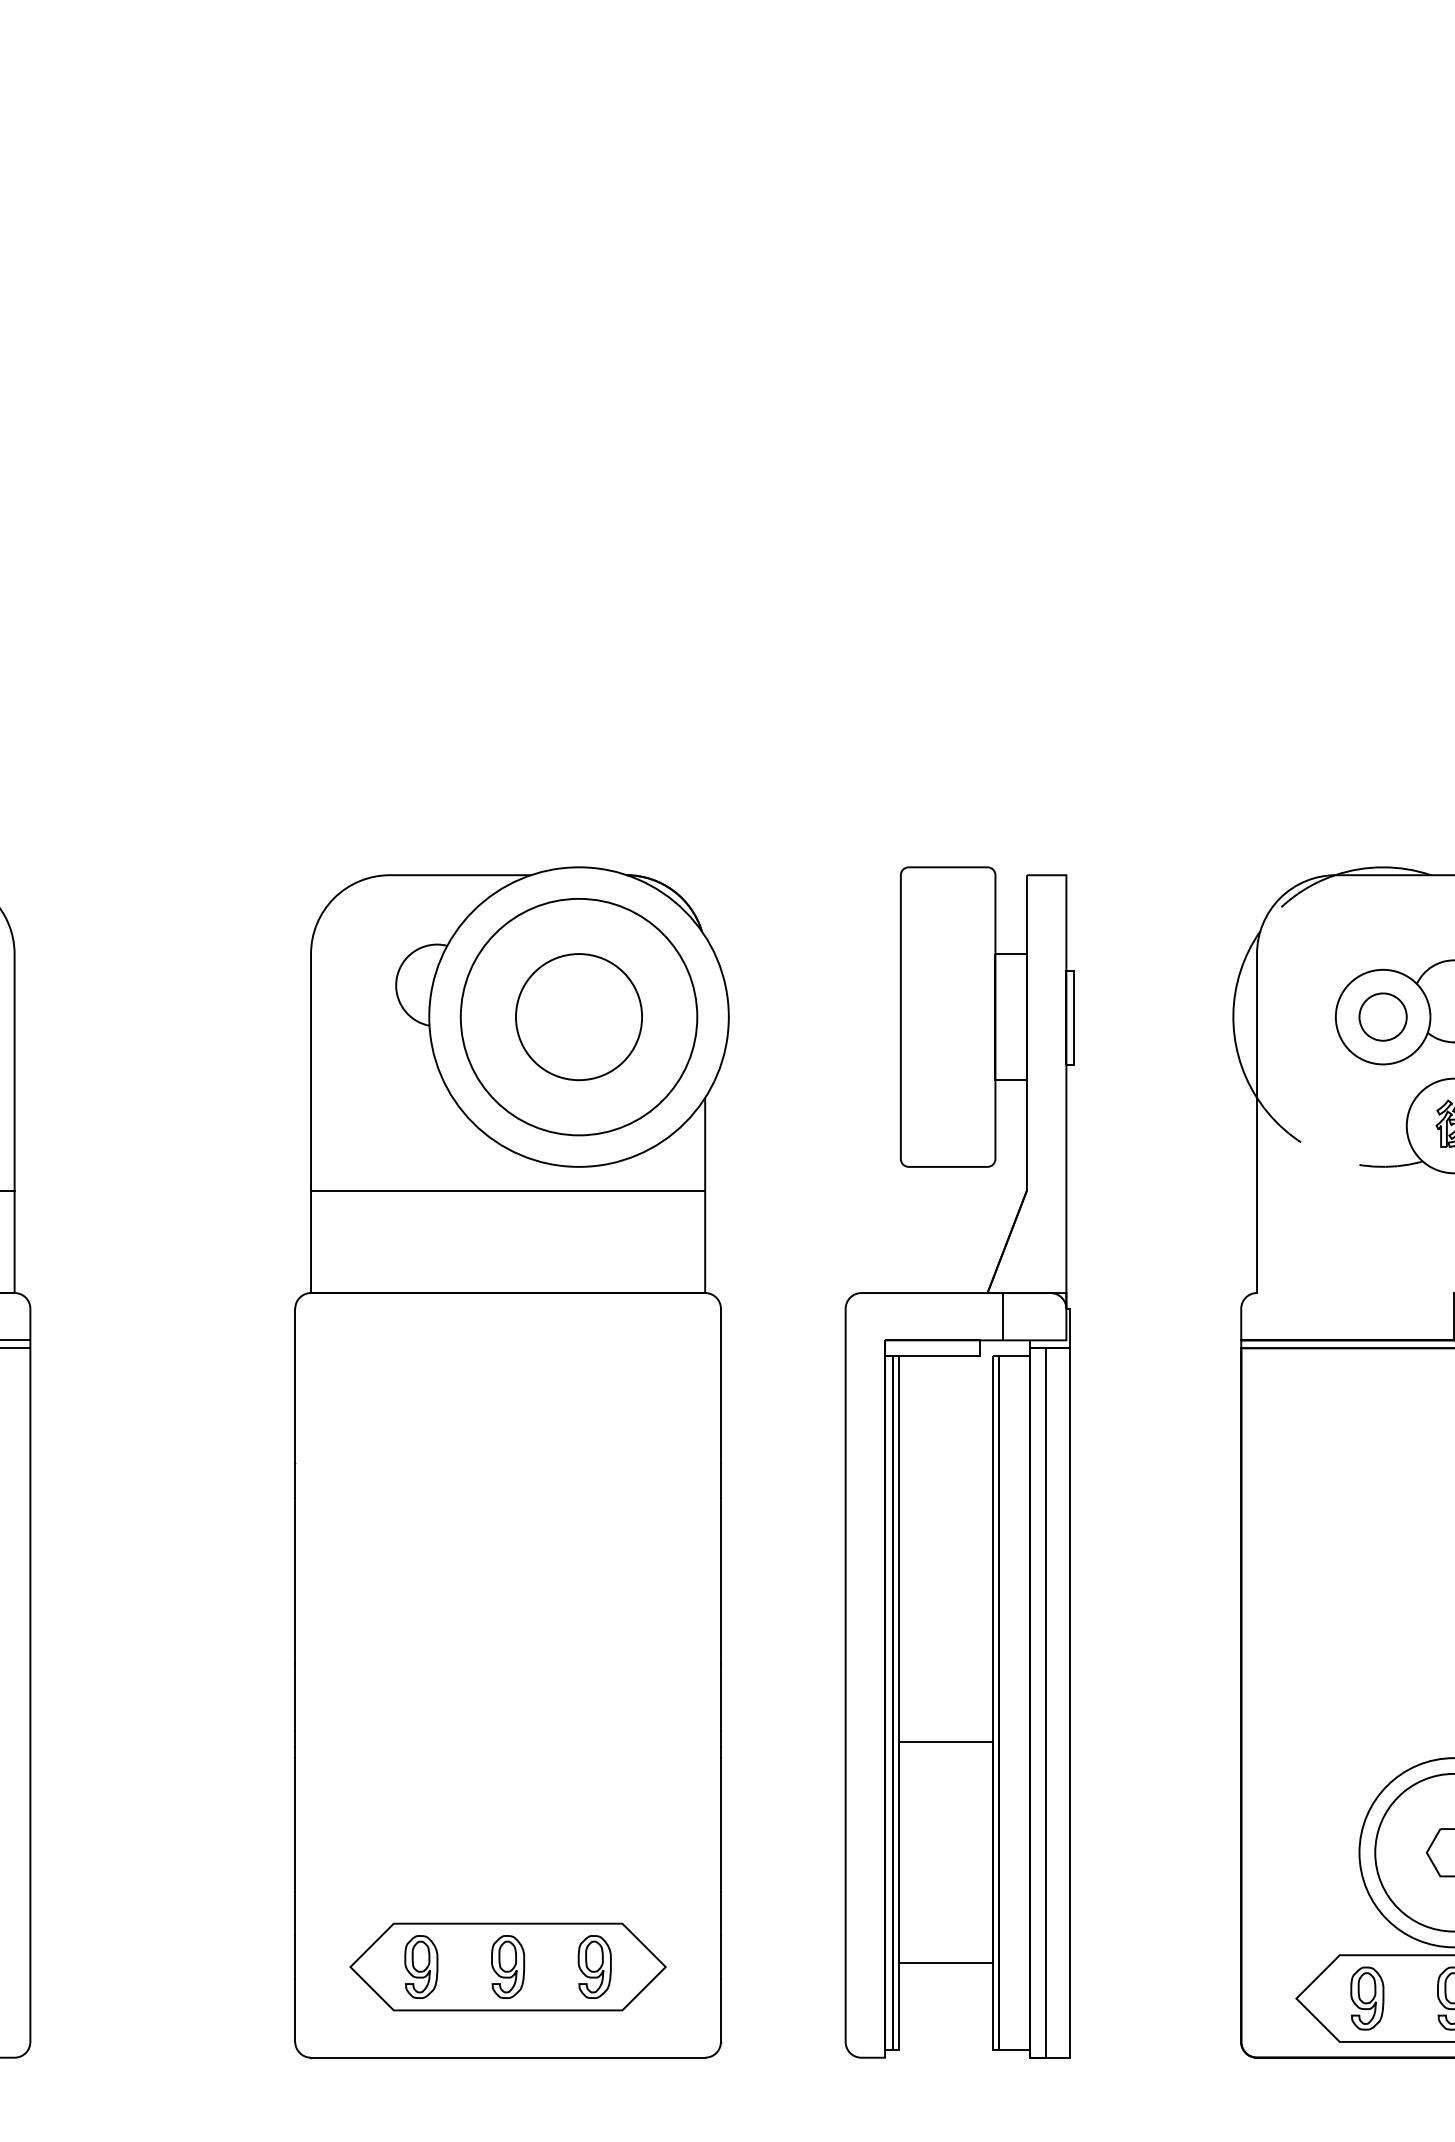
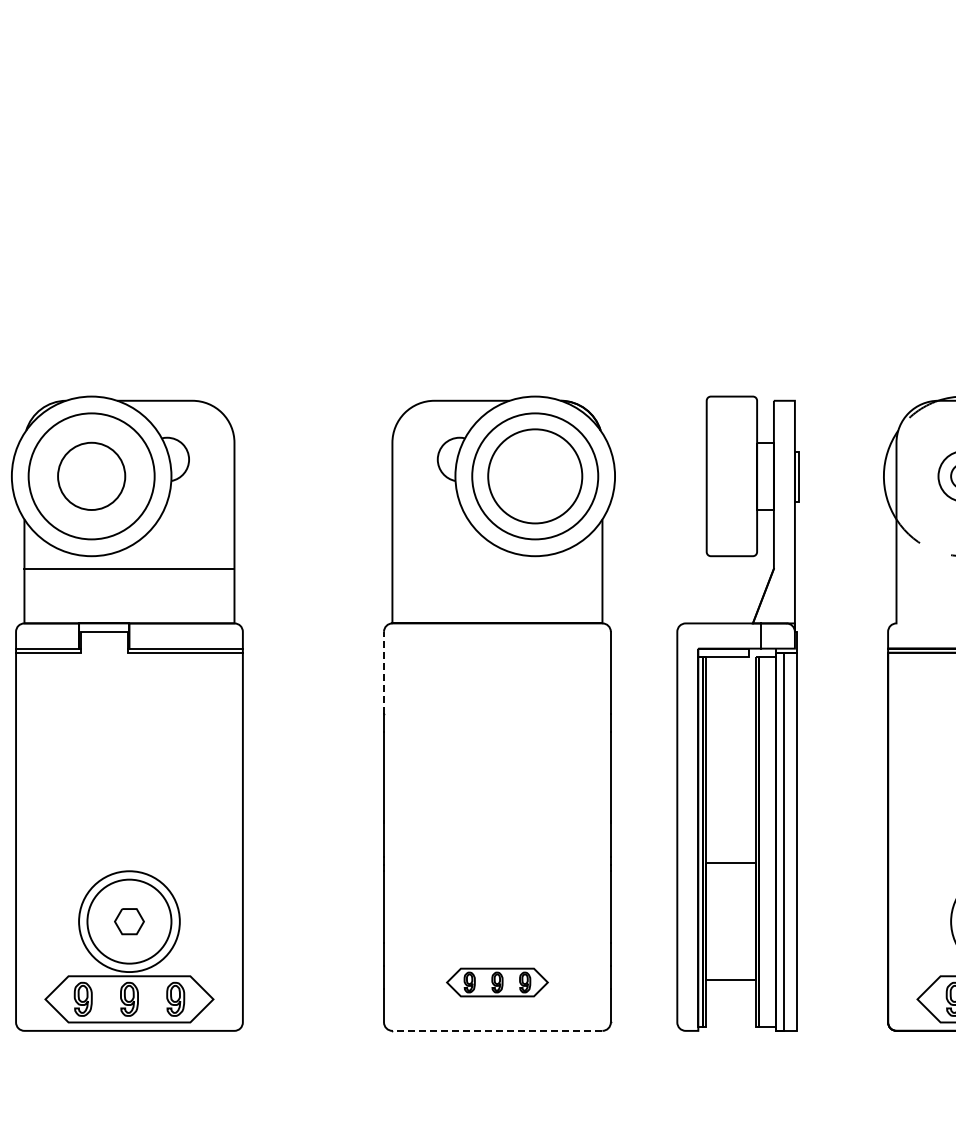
circle: (577, 1017) -> (534, 476), size x1.4
line: (508, 1189) -> (497, 568), removed
line: (296, 1385) -> (384, 672), solid -> dashed
part: (508, 1966) -> (497, 982), size x0.6
line: (506, 2056) -> (496, 1030), solid -> dashed

